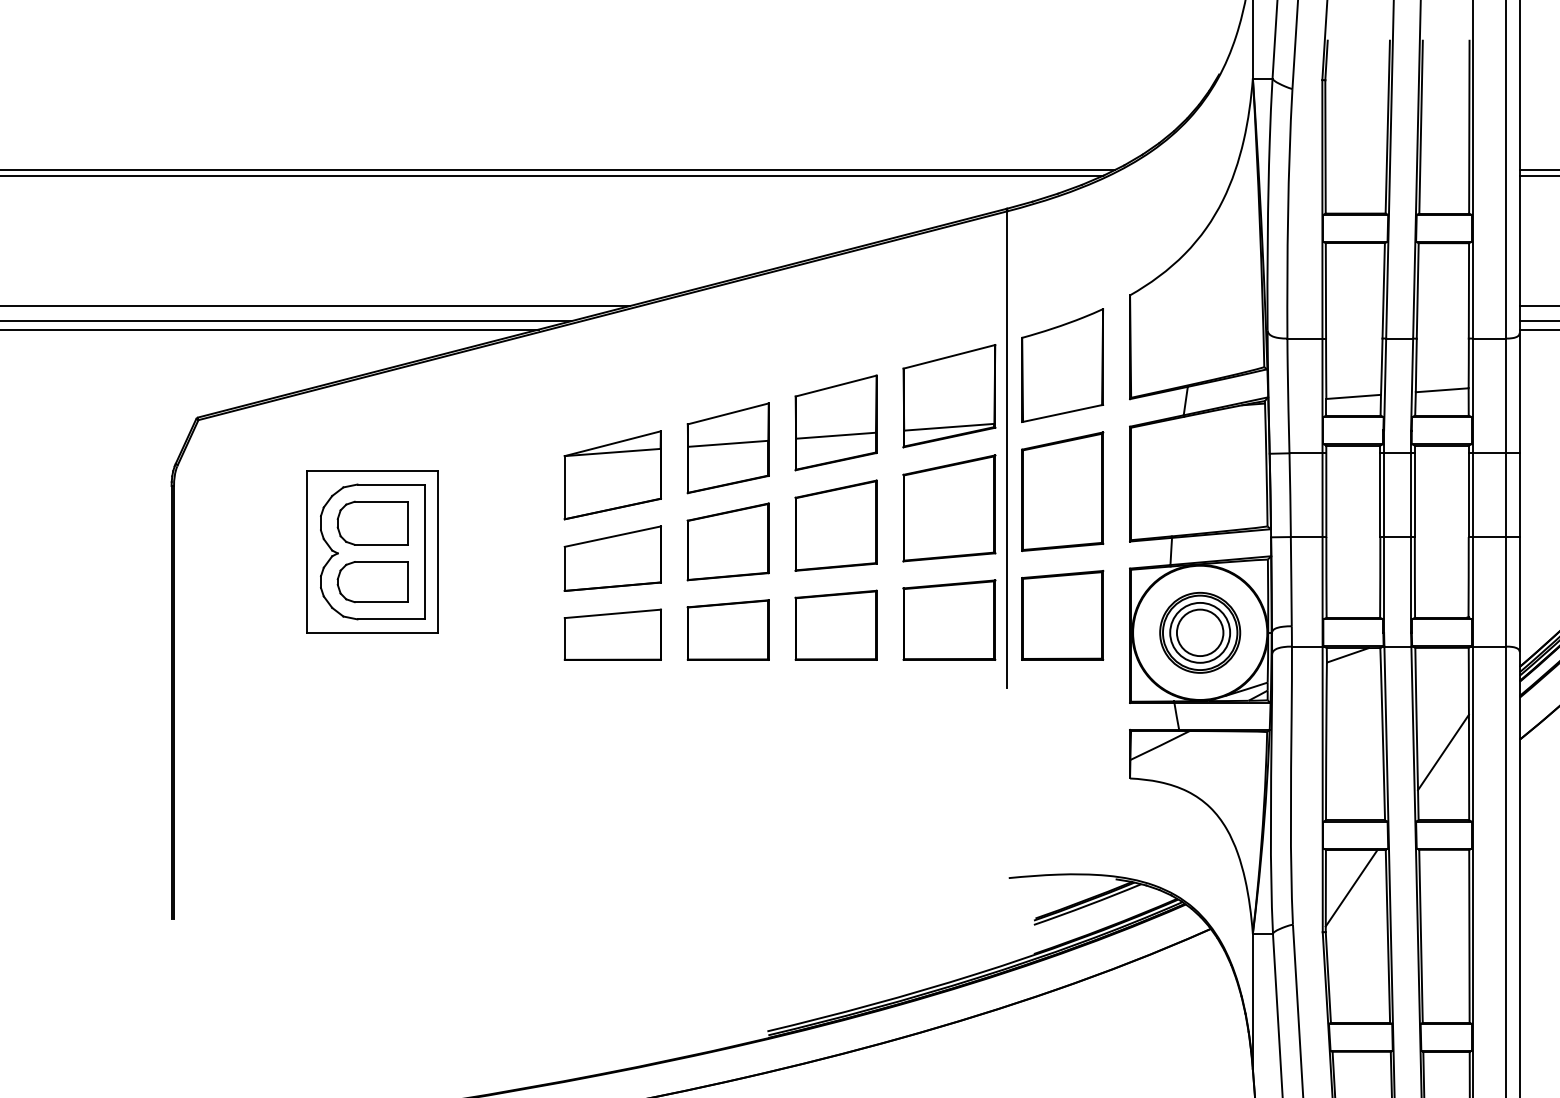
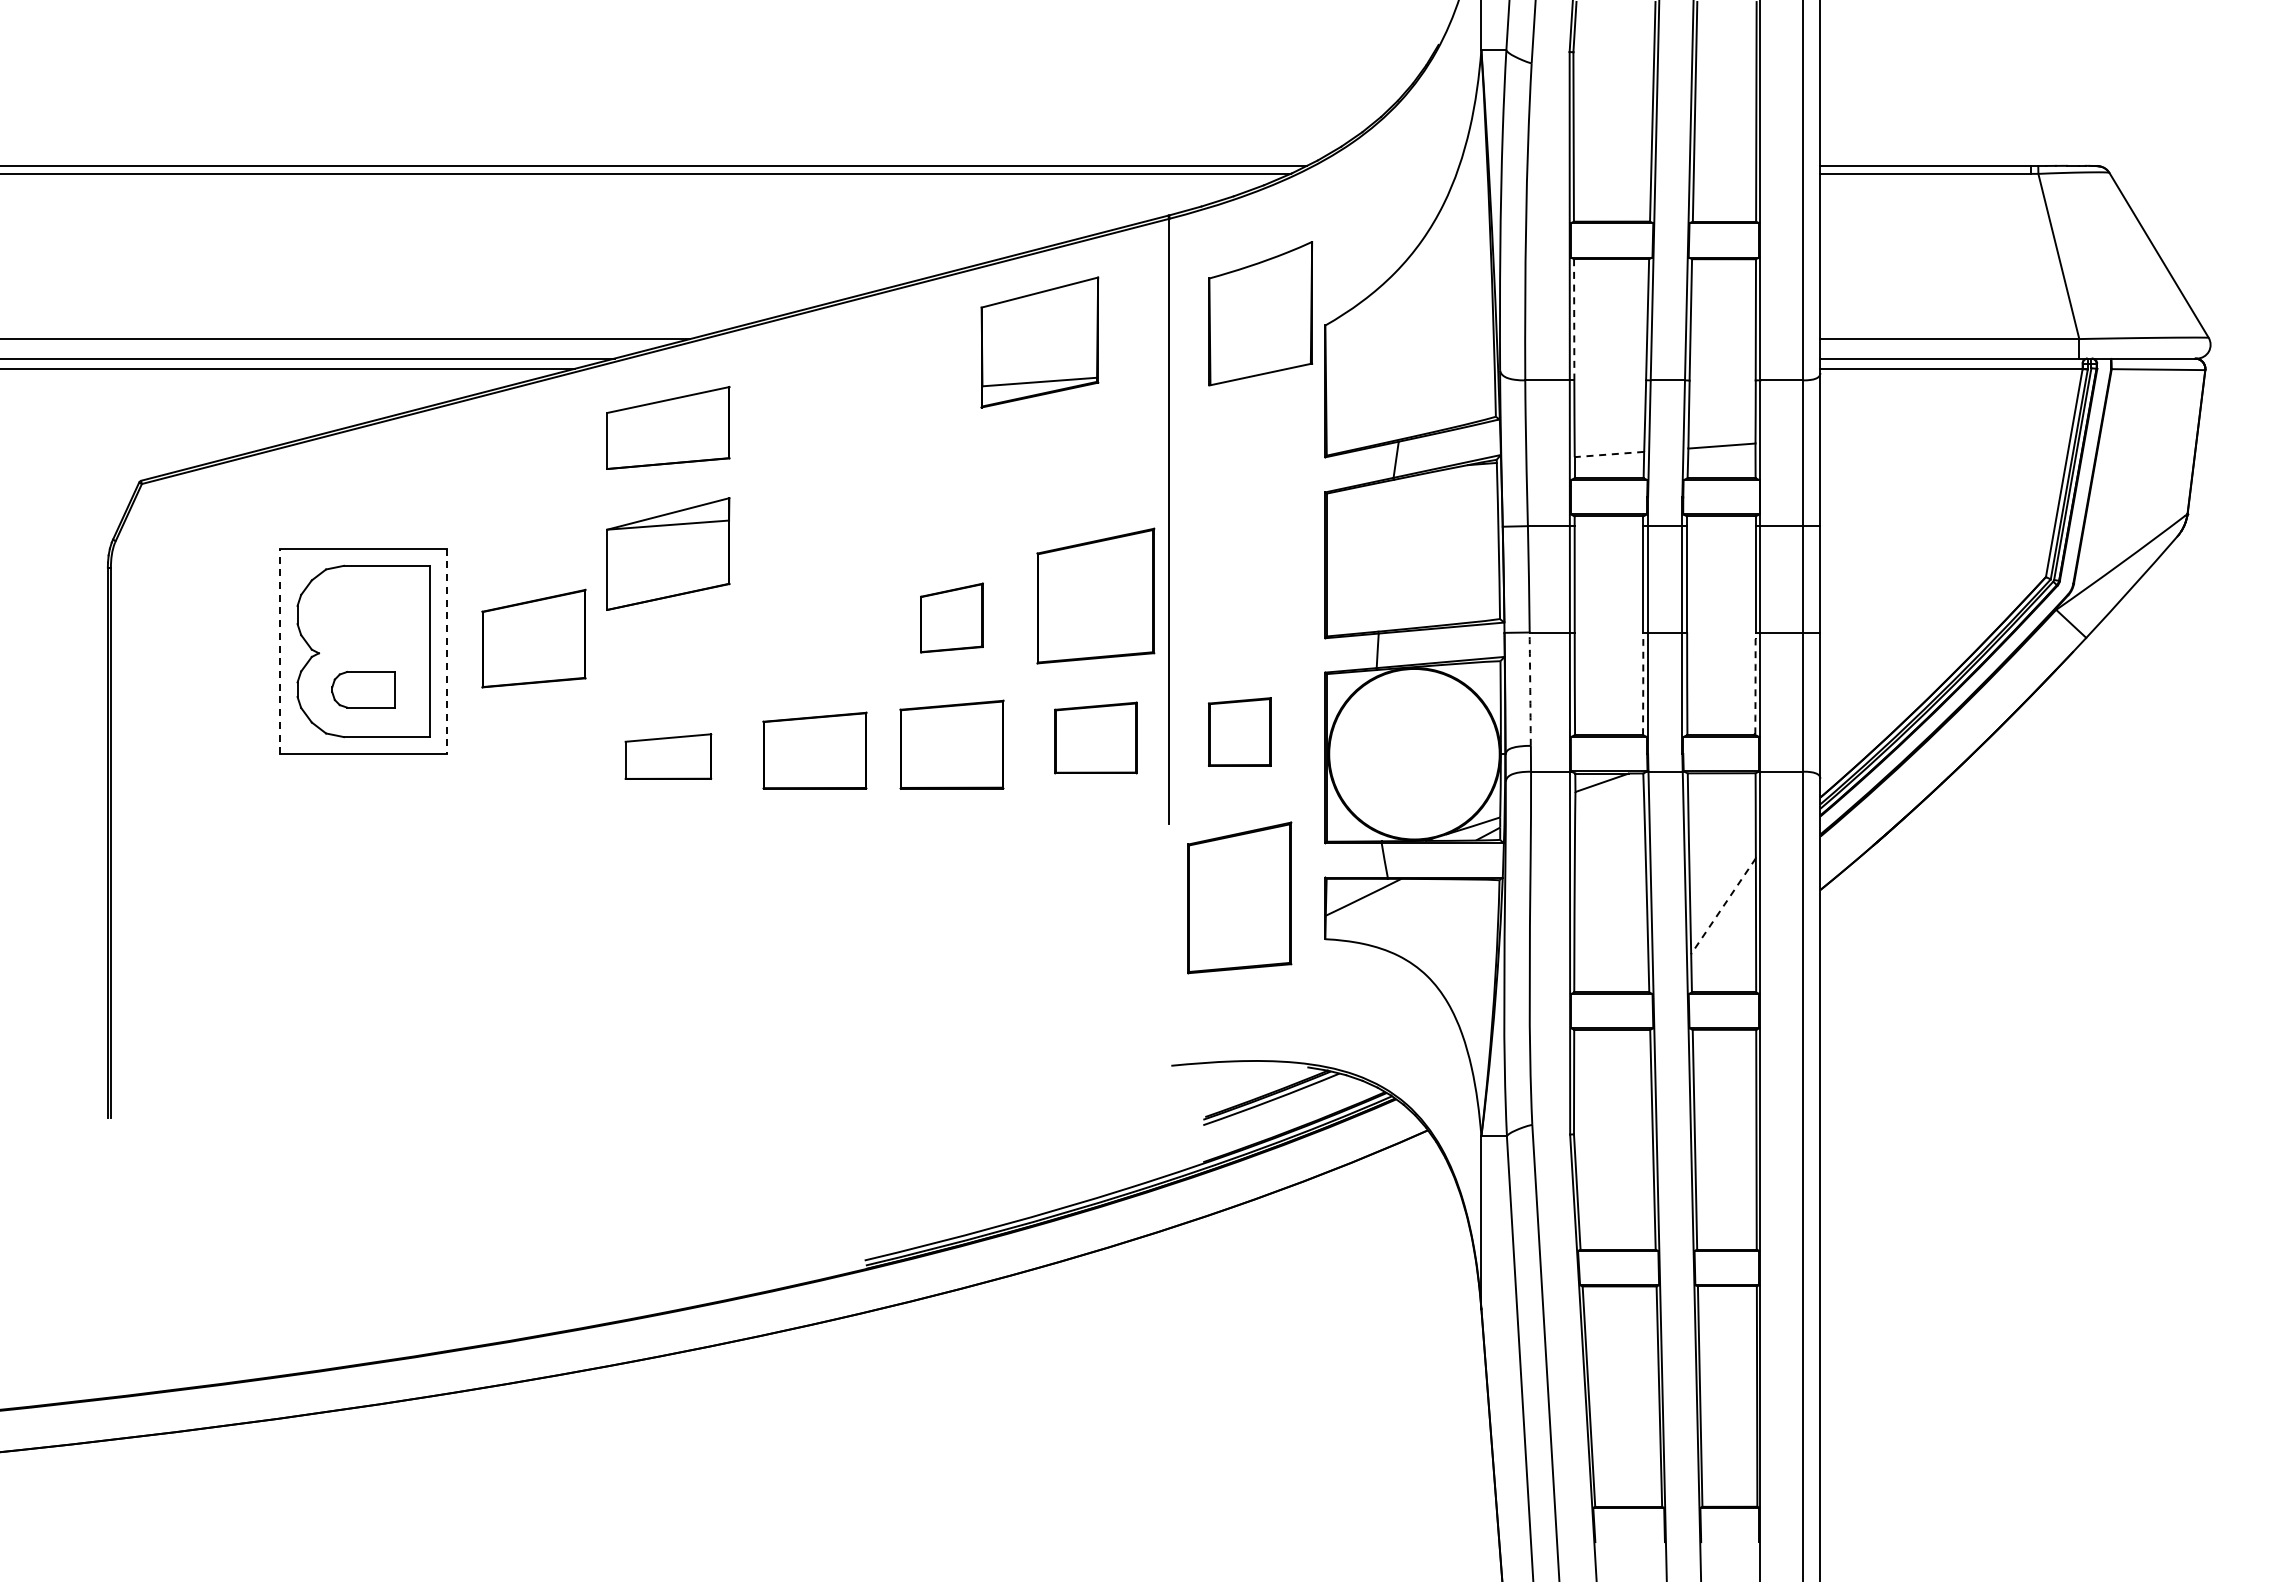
line: (1326, 290) -> (1574, 319), solid -> dashed
part: (1062, 365) -> (1260, 313), moved
part: (949, 396) -> (1039, 342), moved
line: (1353, 396) -> (1609, 454), solid -> dashed
part: (835, 422) -> (951, 487), removed
part: (727, 448) -> (814, 519), removed
part: (1062, 491) -> (1239, 897), moved
part: (372, 522) -> (363, 614), removed
part: (835, 525) -> (951, 617), size x0.6
part: (727, 541) -> (533, 638), moved
line: (307, 551) -> (280, 651), solid -> dashed
line: (438, 551) -> (446, 651), solid -> dashed
part: (612, 558) -> (668, 427), moved
arc: (1380, 577) -> (1643, 683), solid -> dashed
arc: (1468, 577) -> (1755, 683), solid -> dashed
part: (372, 581) -> (363, 689), size x0.7
arc: (1291, 581) -> (1530, 689), solid -> dashed
part: (1062, 614) -> (1239, 731), size x0.6
part: (949, 619) -> (1095, 737), size x0.7
part: (1200, 632) -> (1414, 753), removed
part: (612, 634) -> (668, 756), size x0.7
line: (1443, 752) -> (1723, 906), solid -> dashed
line: (1351, 888) -> (1606, 1078), removed

